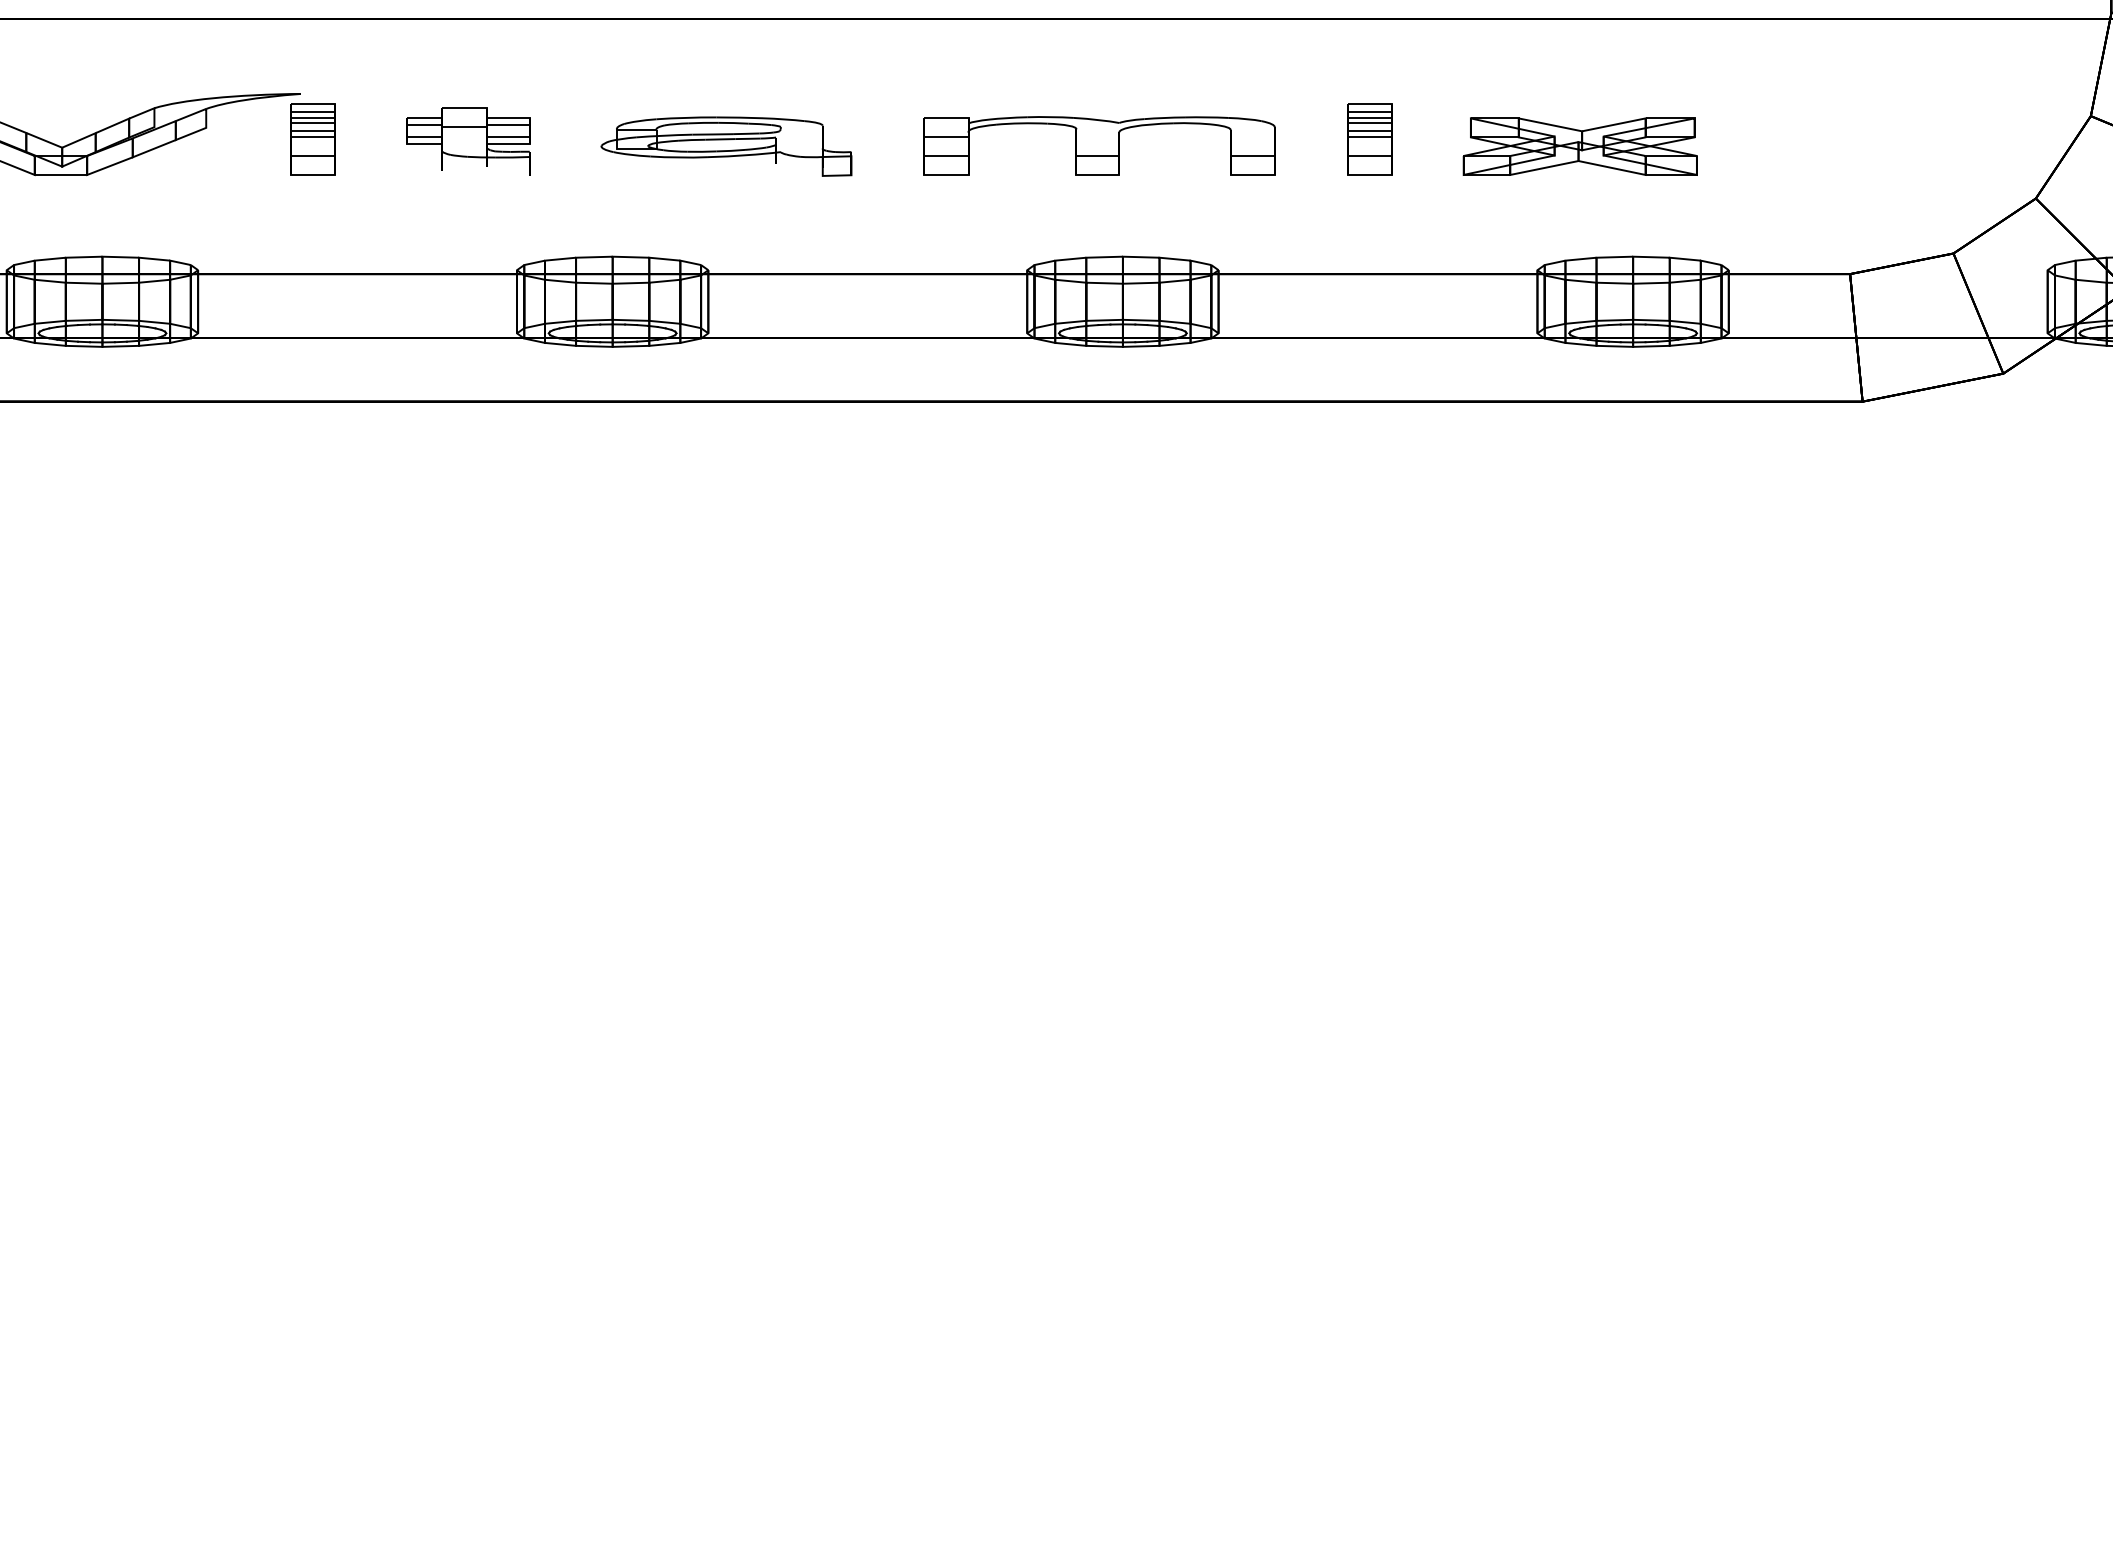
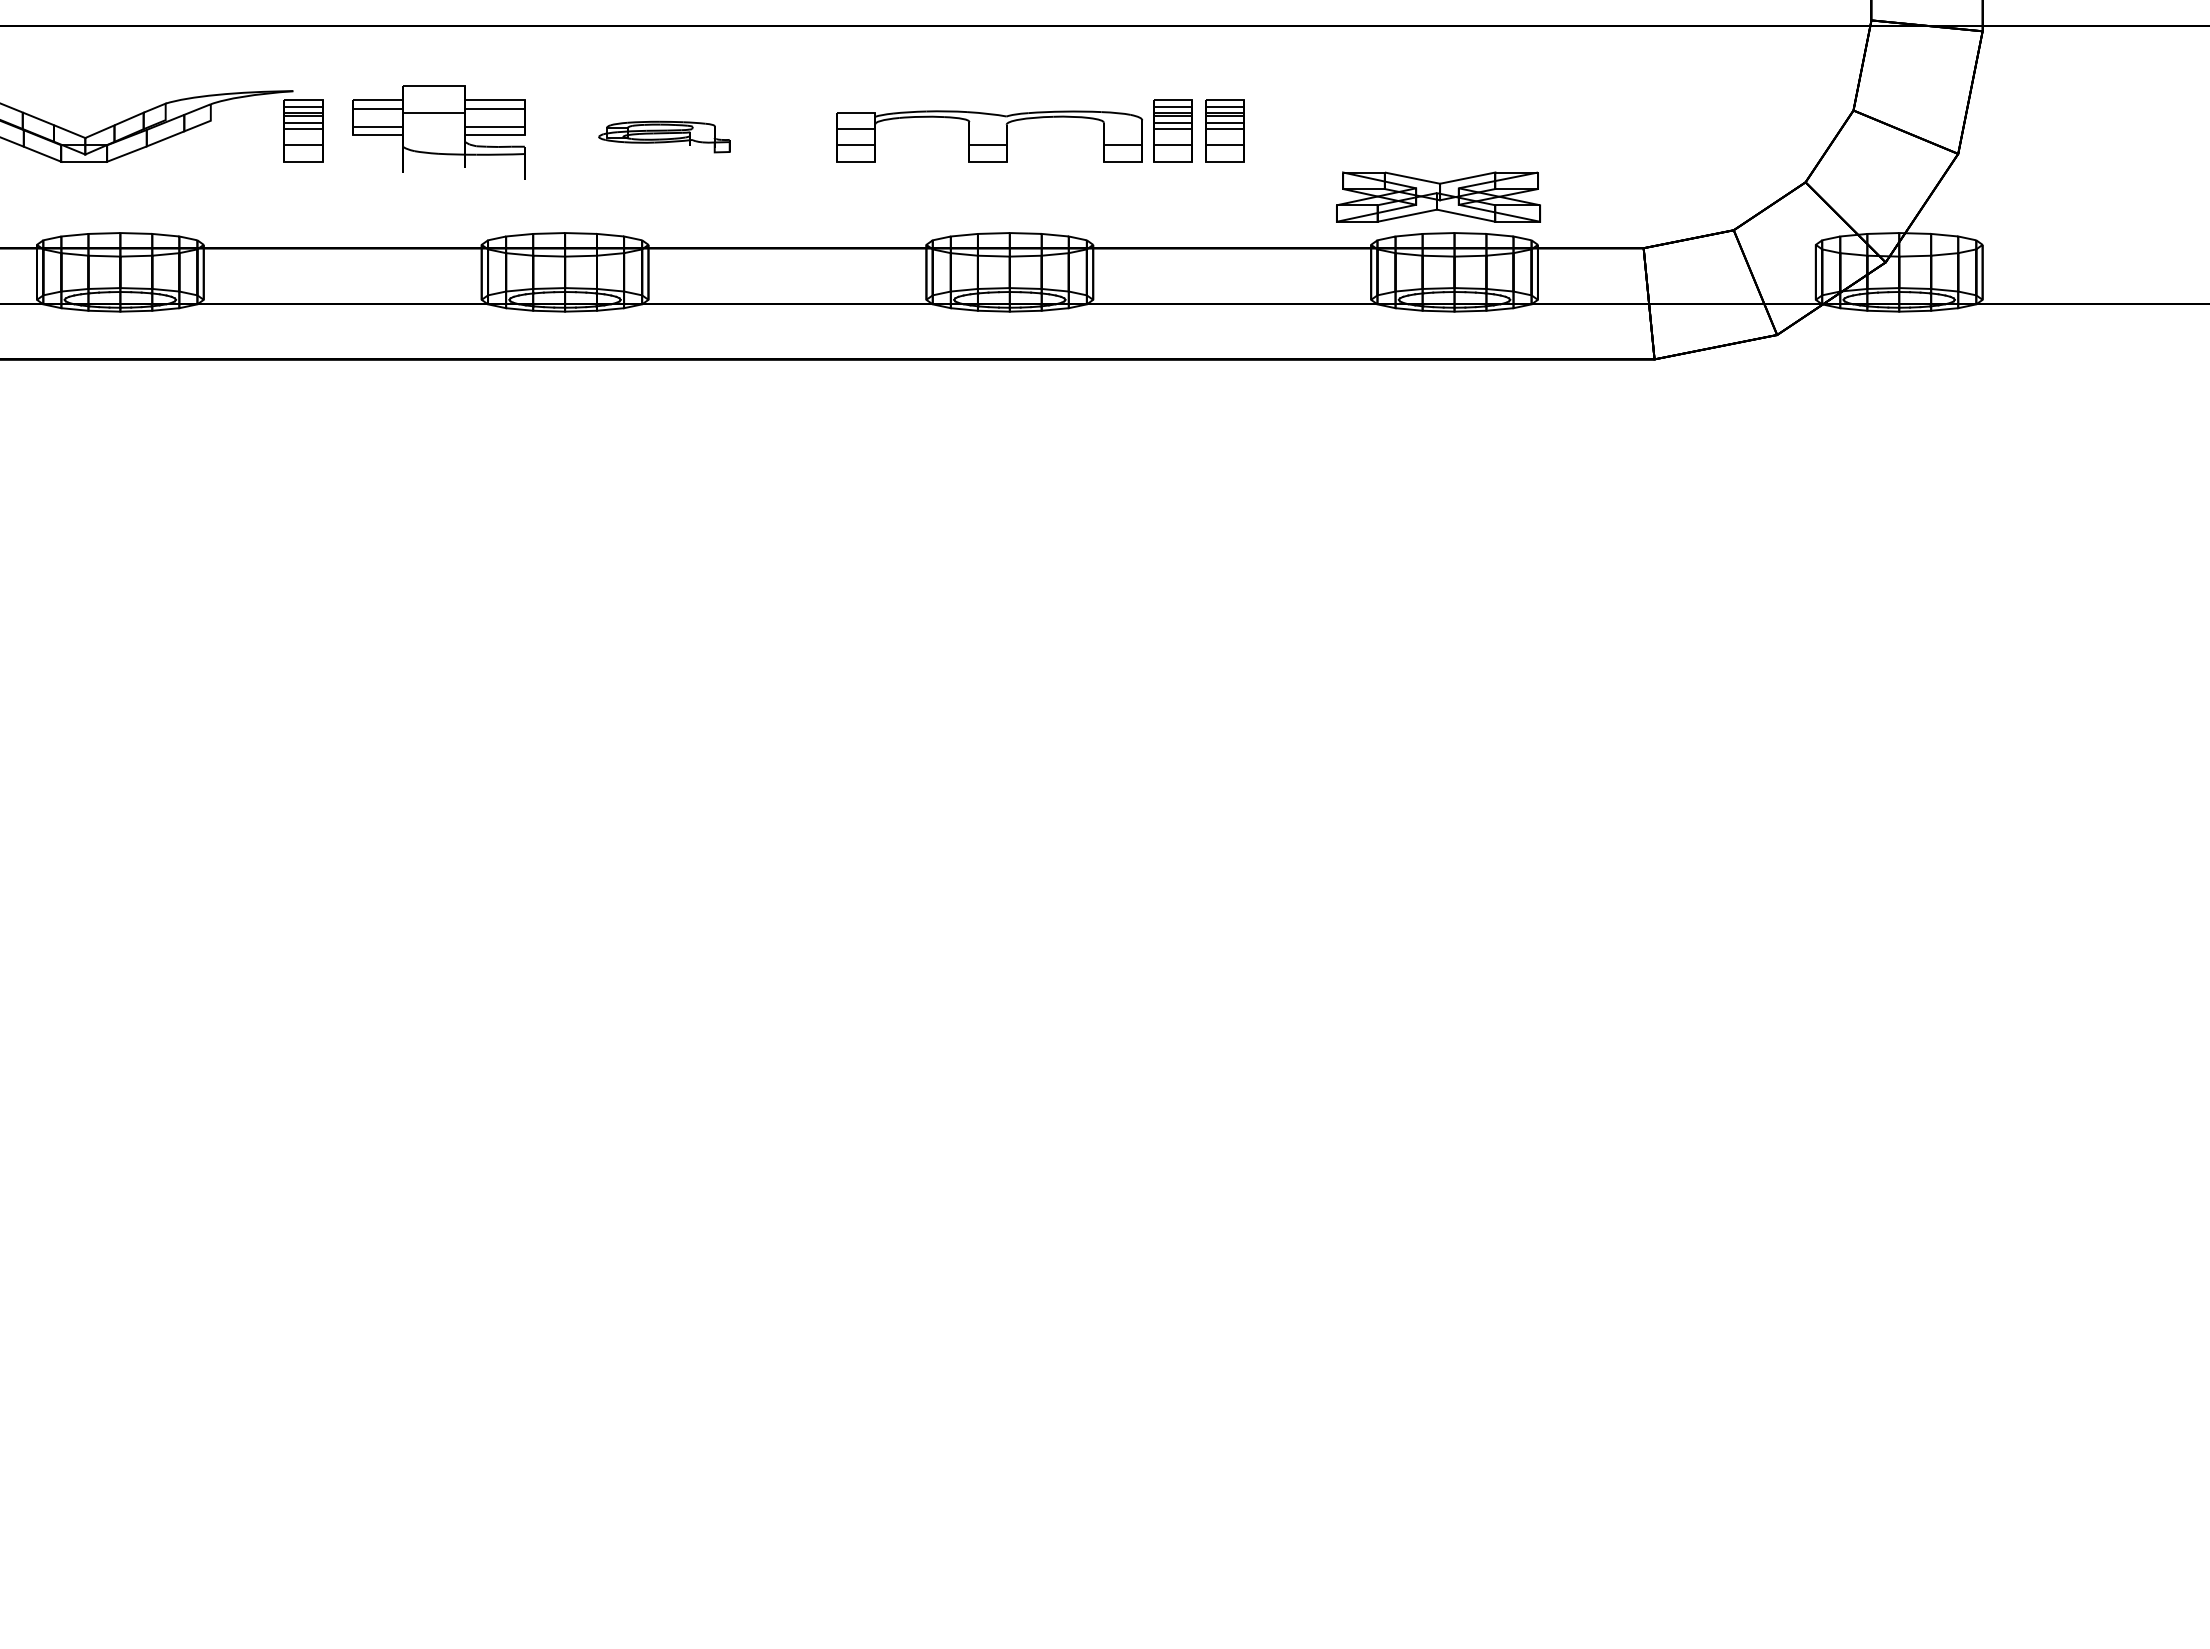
part: (1309, 139) -> (1172, 130), added
part: (468, 141) -> (439, 132), size x1.6
part: (726, 145) -> (664, 136), size x0.6
part: (1580, 145) -> (1438, 196), moved

